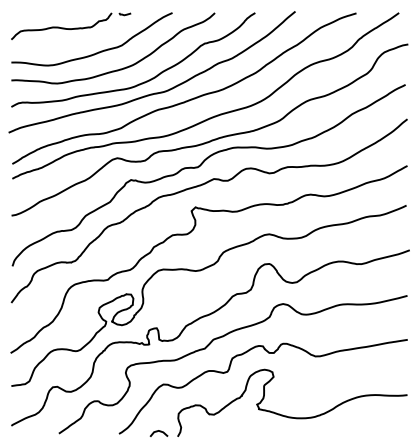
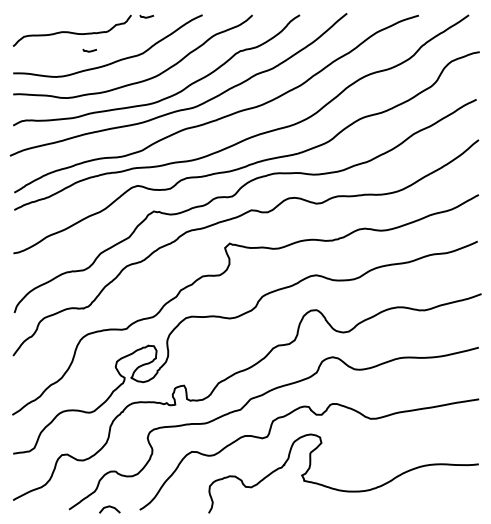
curve: (76, 43) -> (89, 50), added
curve: (158, 431) -> (109, 507), moved

